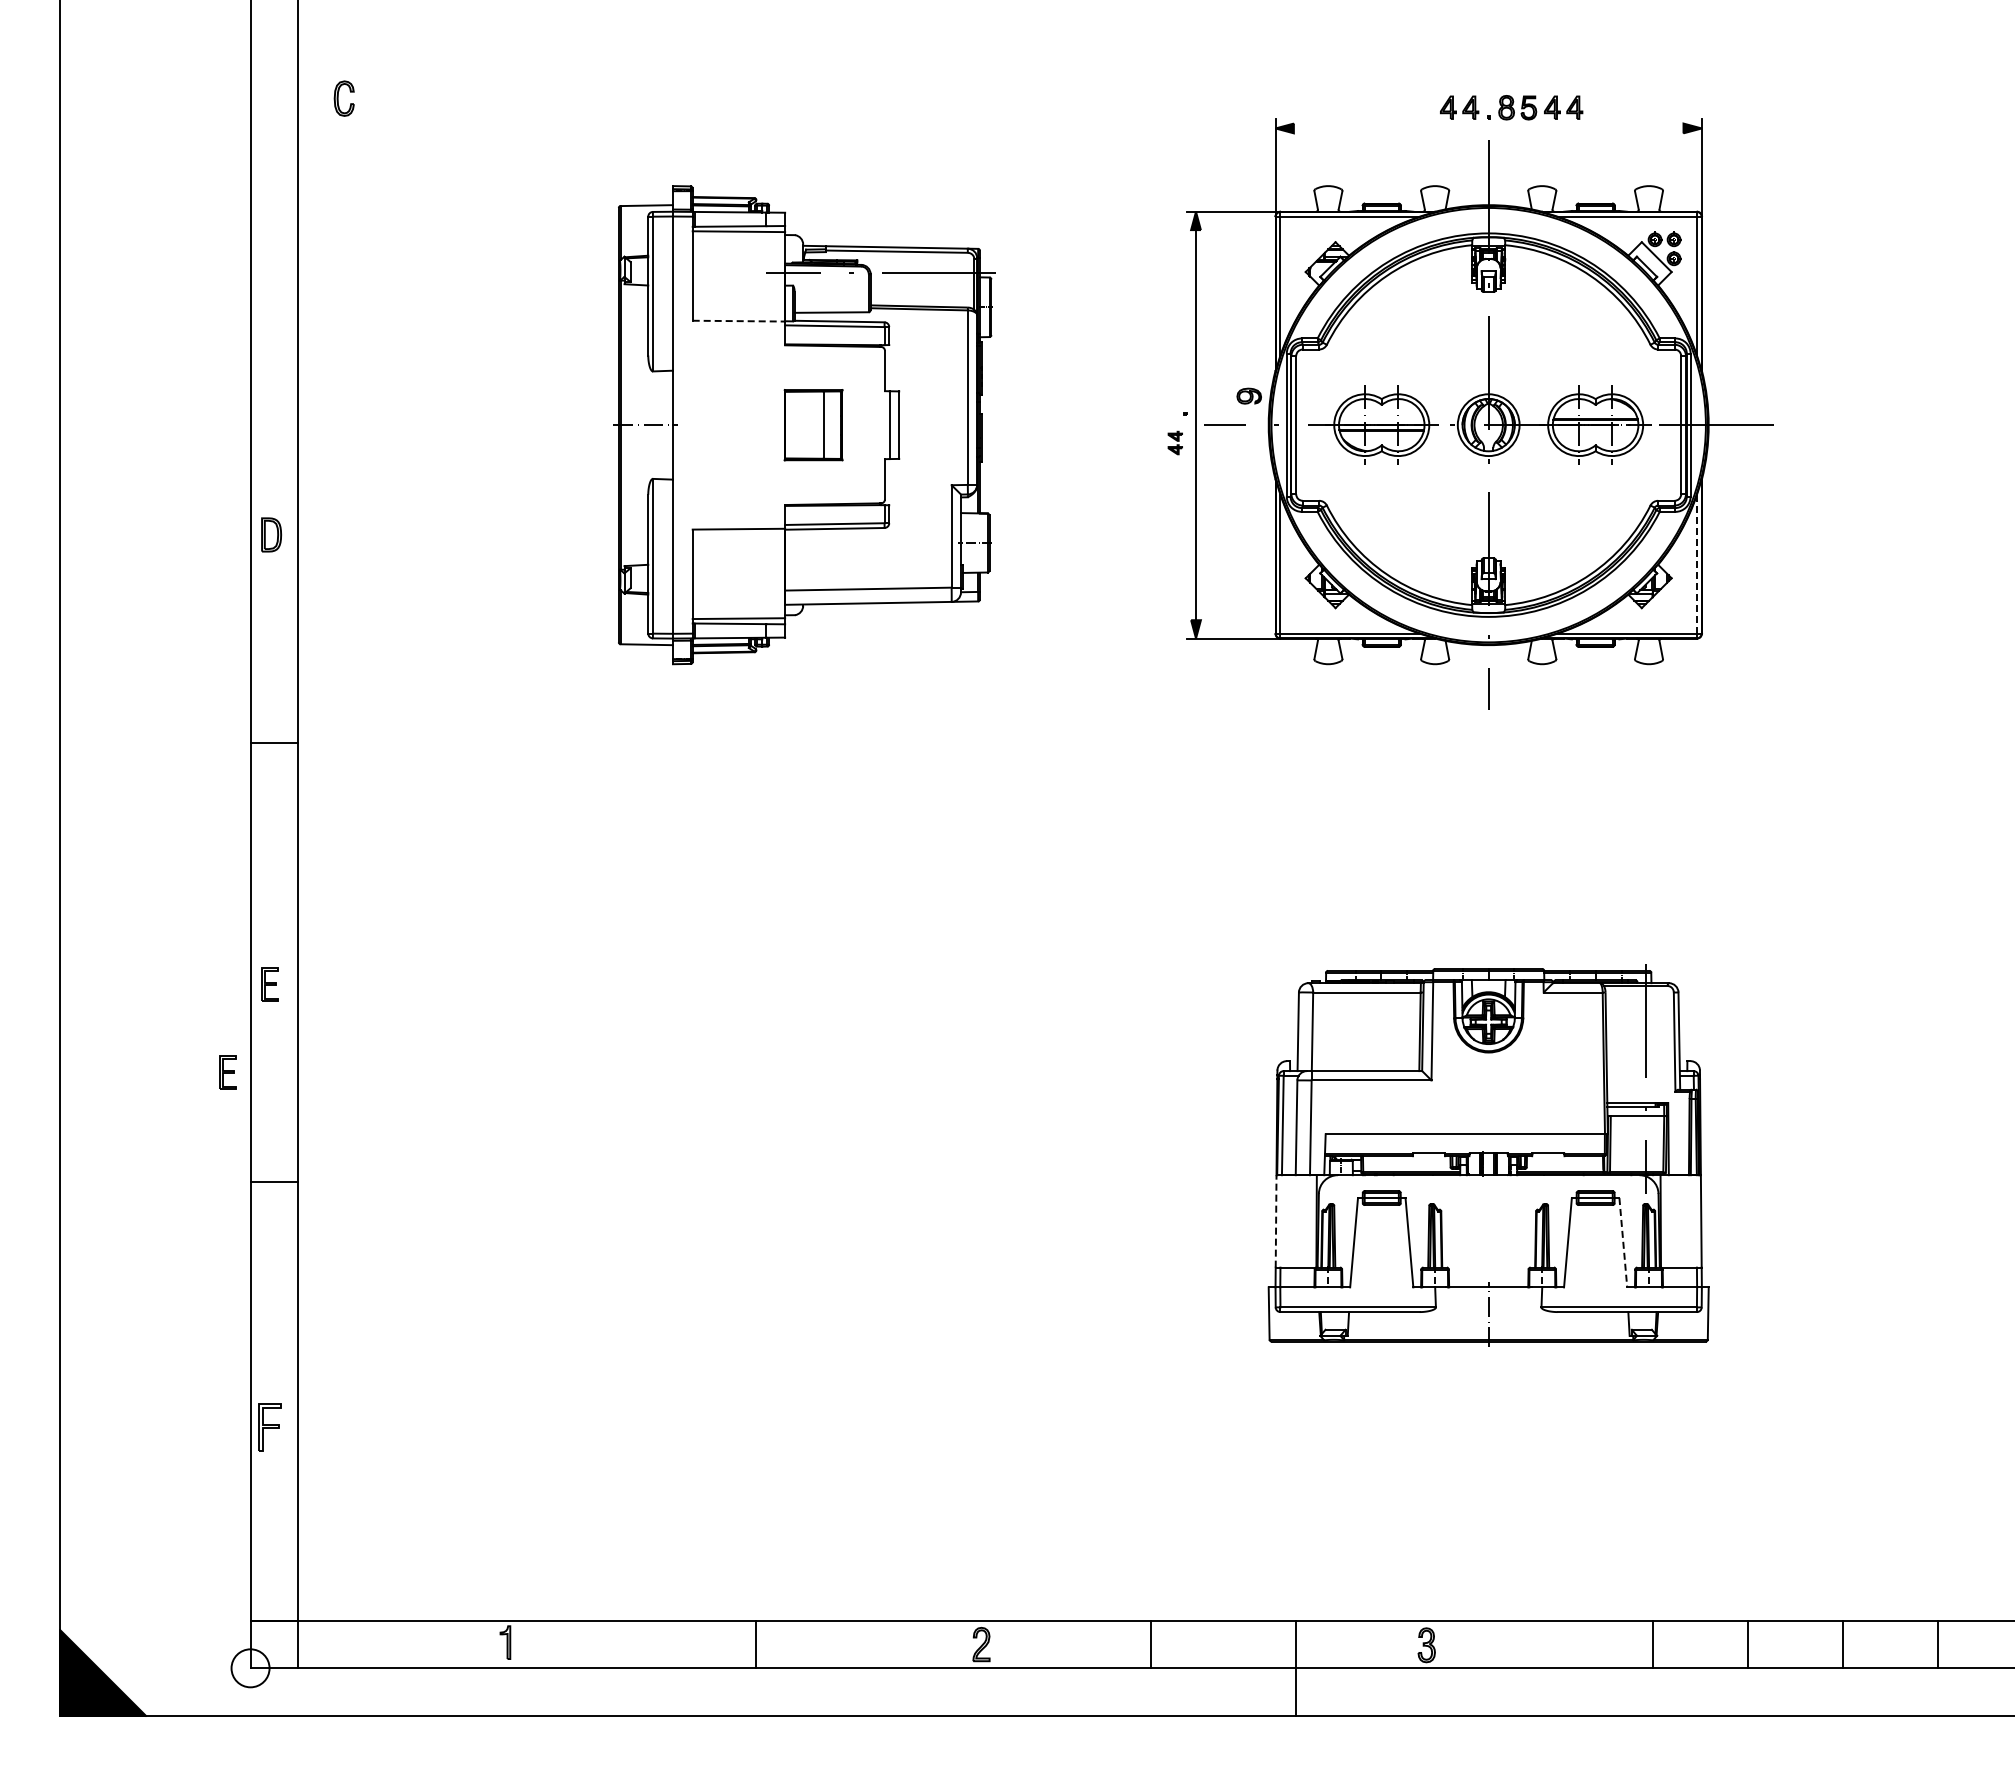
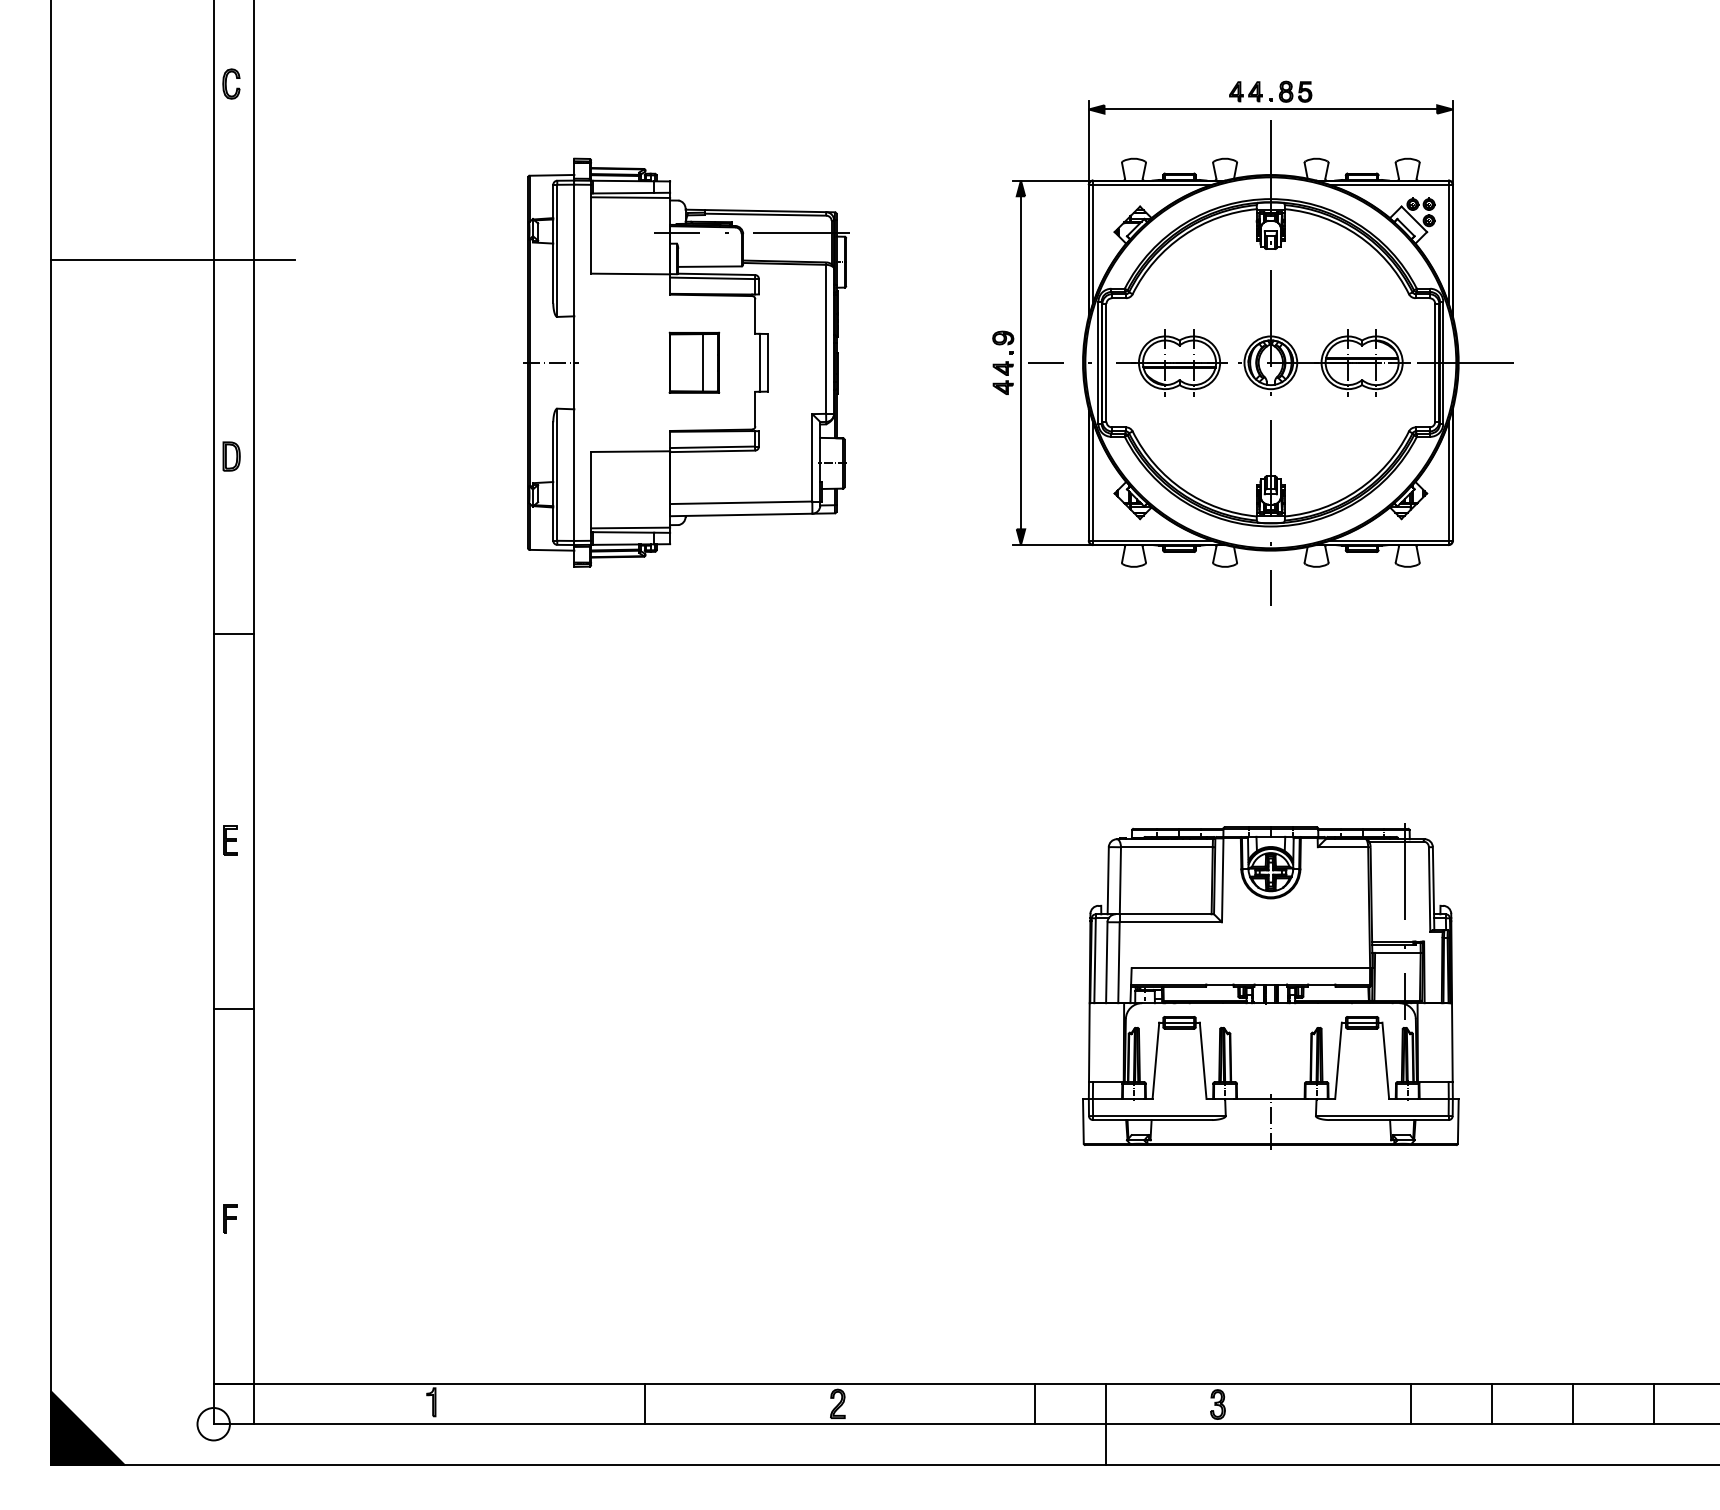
part: (343, 98) -> (230, 83), moved
part: (1563, 107) -> (1334, 91), removed
line: (1488, 128) -> (1270, 109), added
line: (202, 304) -> (172, 259), added
line: (739, 321) -> (631, 274), dashed -> solid
part: (1248, 395) -> (1002, 337), moved
part: (1175, 442) -> (1003, 377), size x1.67
line: (1696, 564) -> (1448, 481), dashed -> solid
part: (227, 1072) -> (194, 915), removed
line: (1276, 1220) -> (1089, 1041), dashed -> solid
line: (1623, 1242) -> (1385, 1060), dashed -> solid
part: (269, 1427) -> (229, 1218), size x0.71
line: (1151, 1644) -> (1035, 1403), moved

